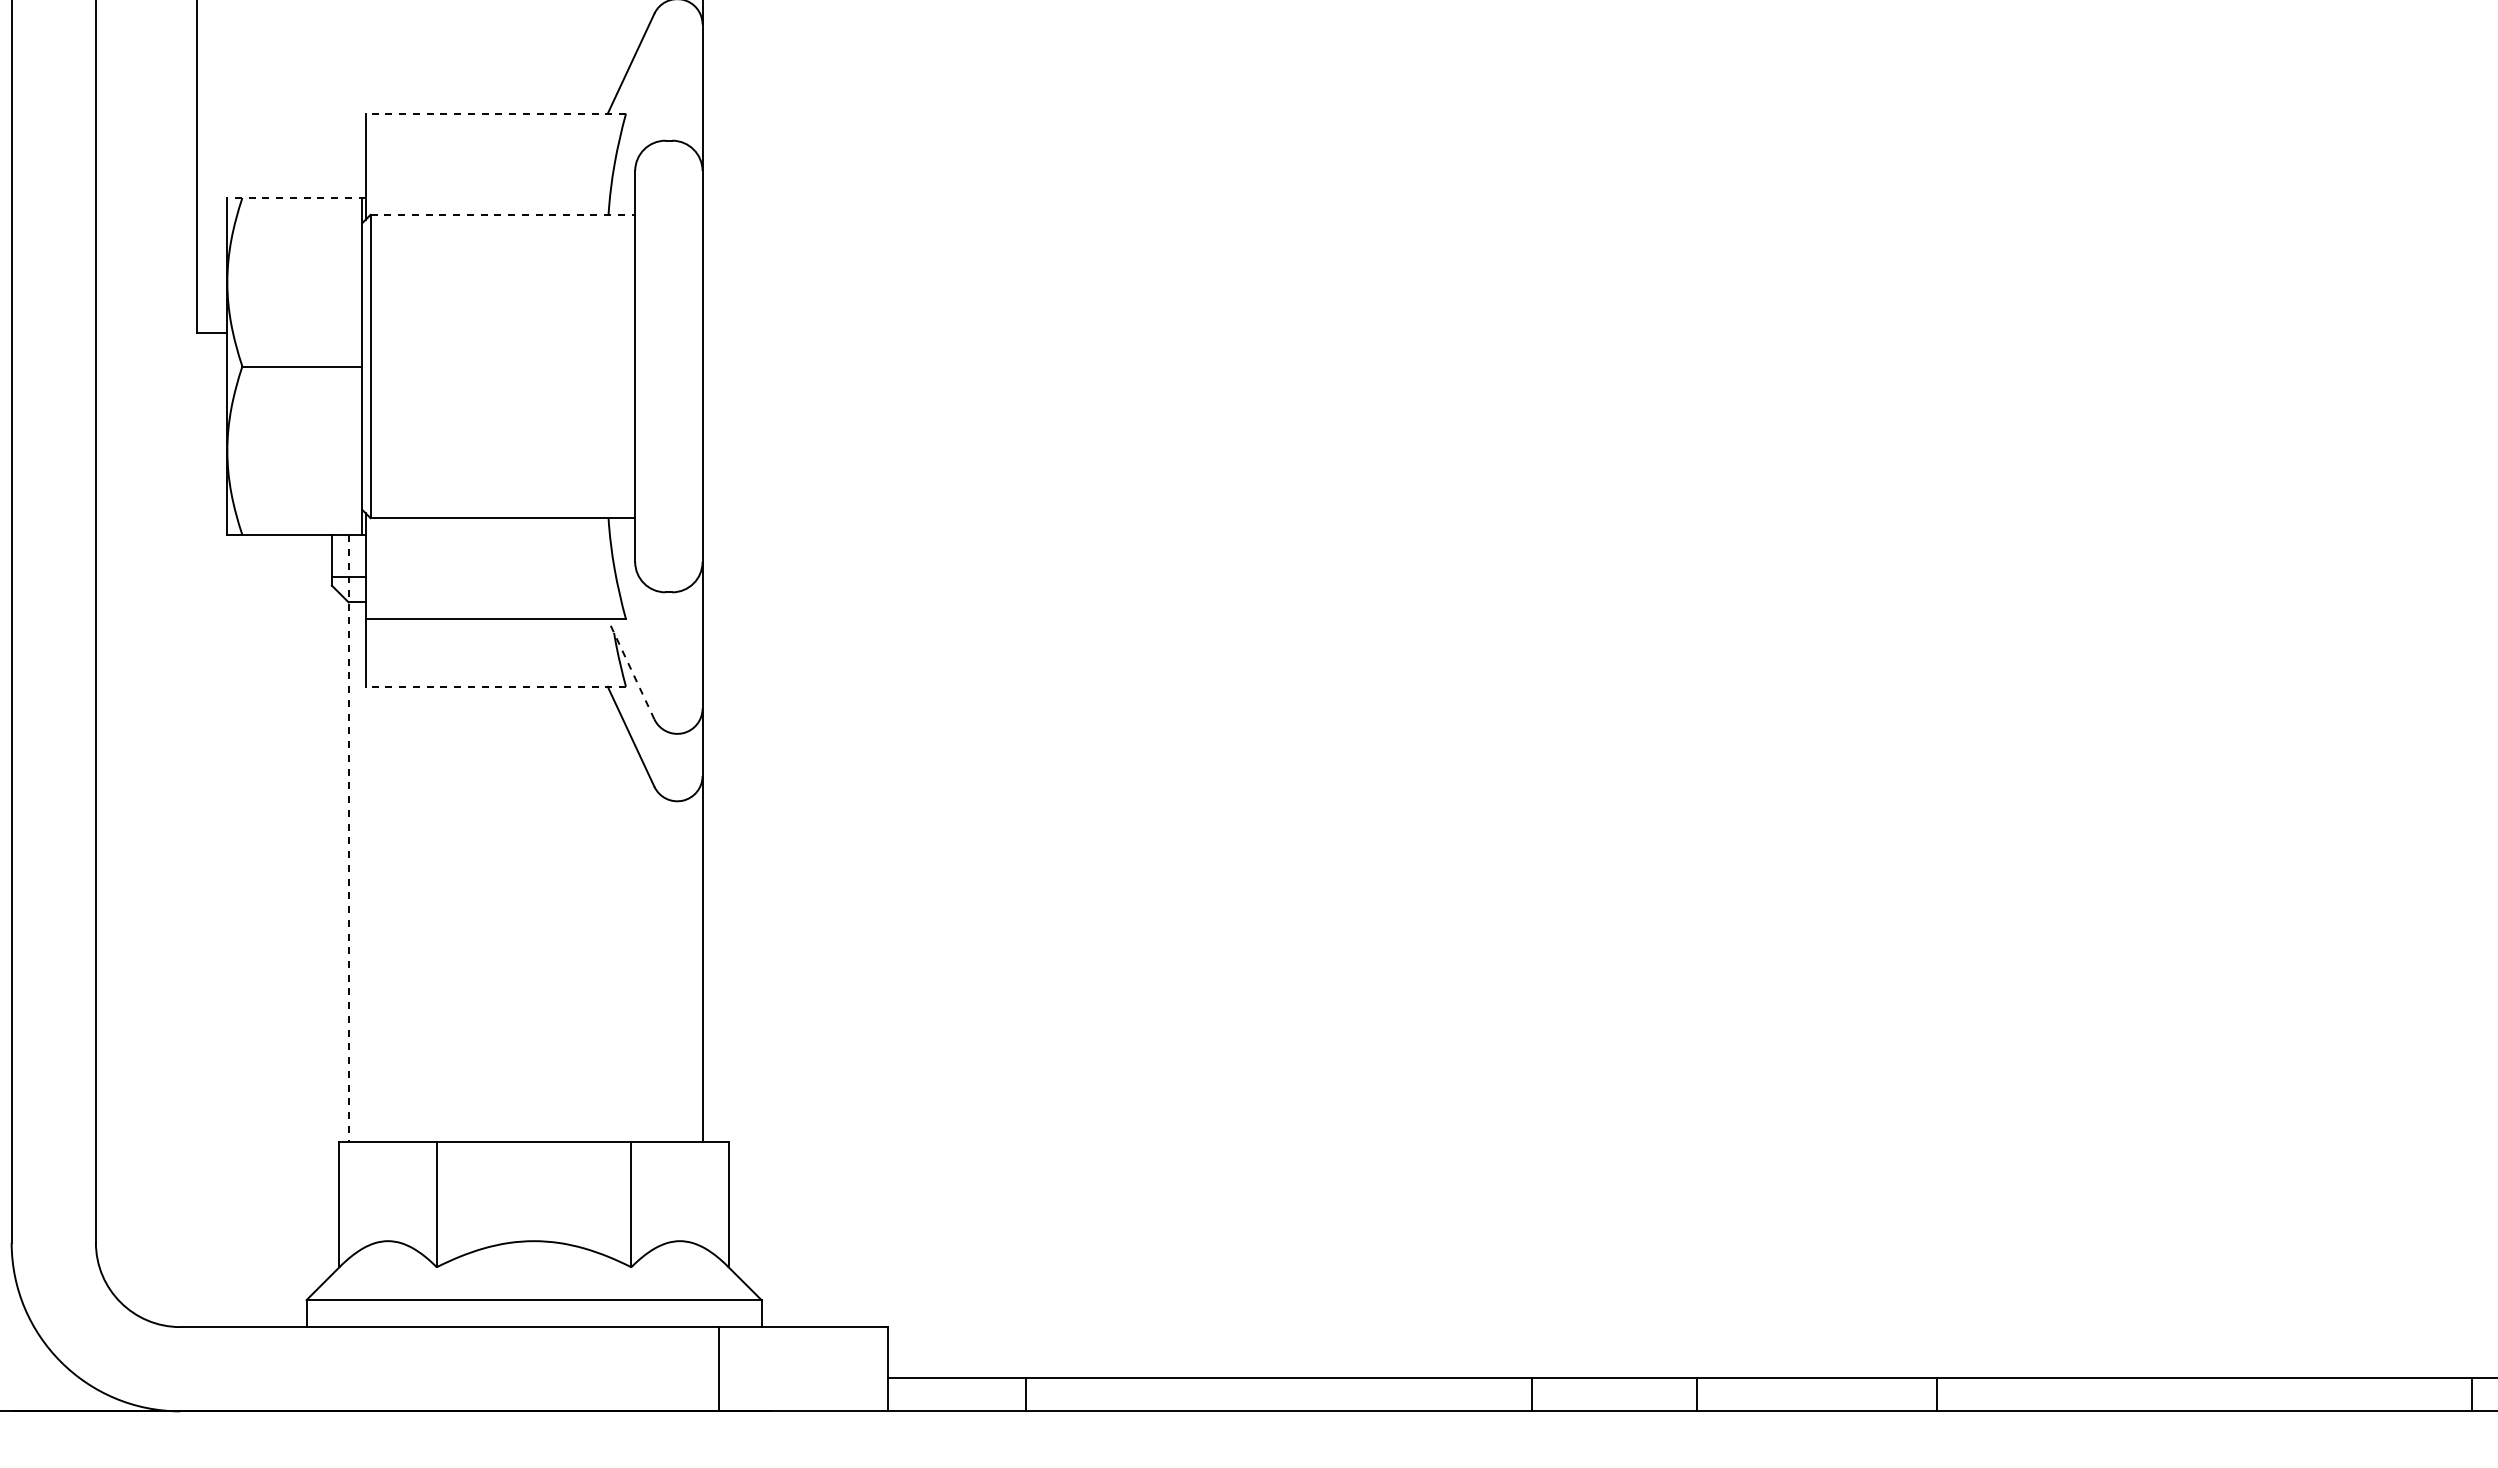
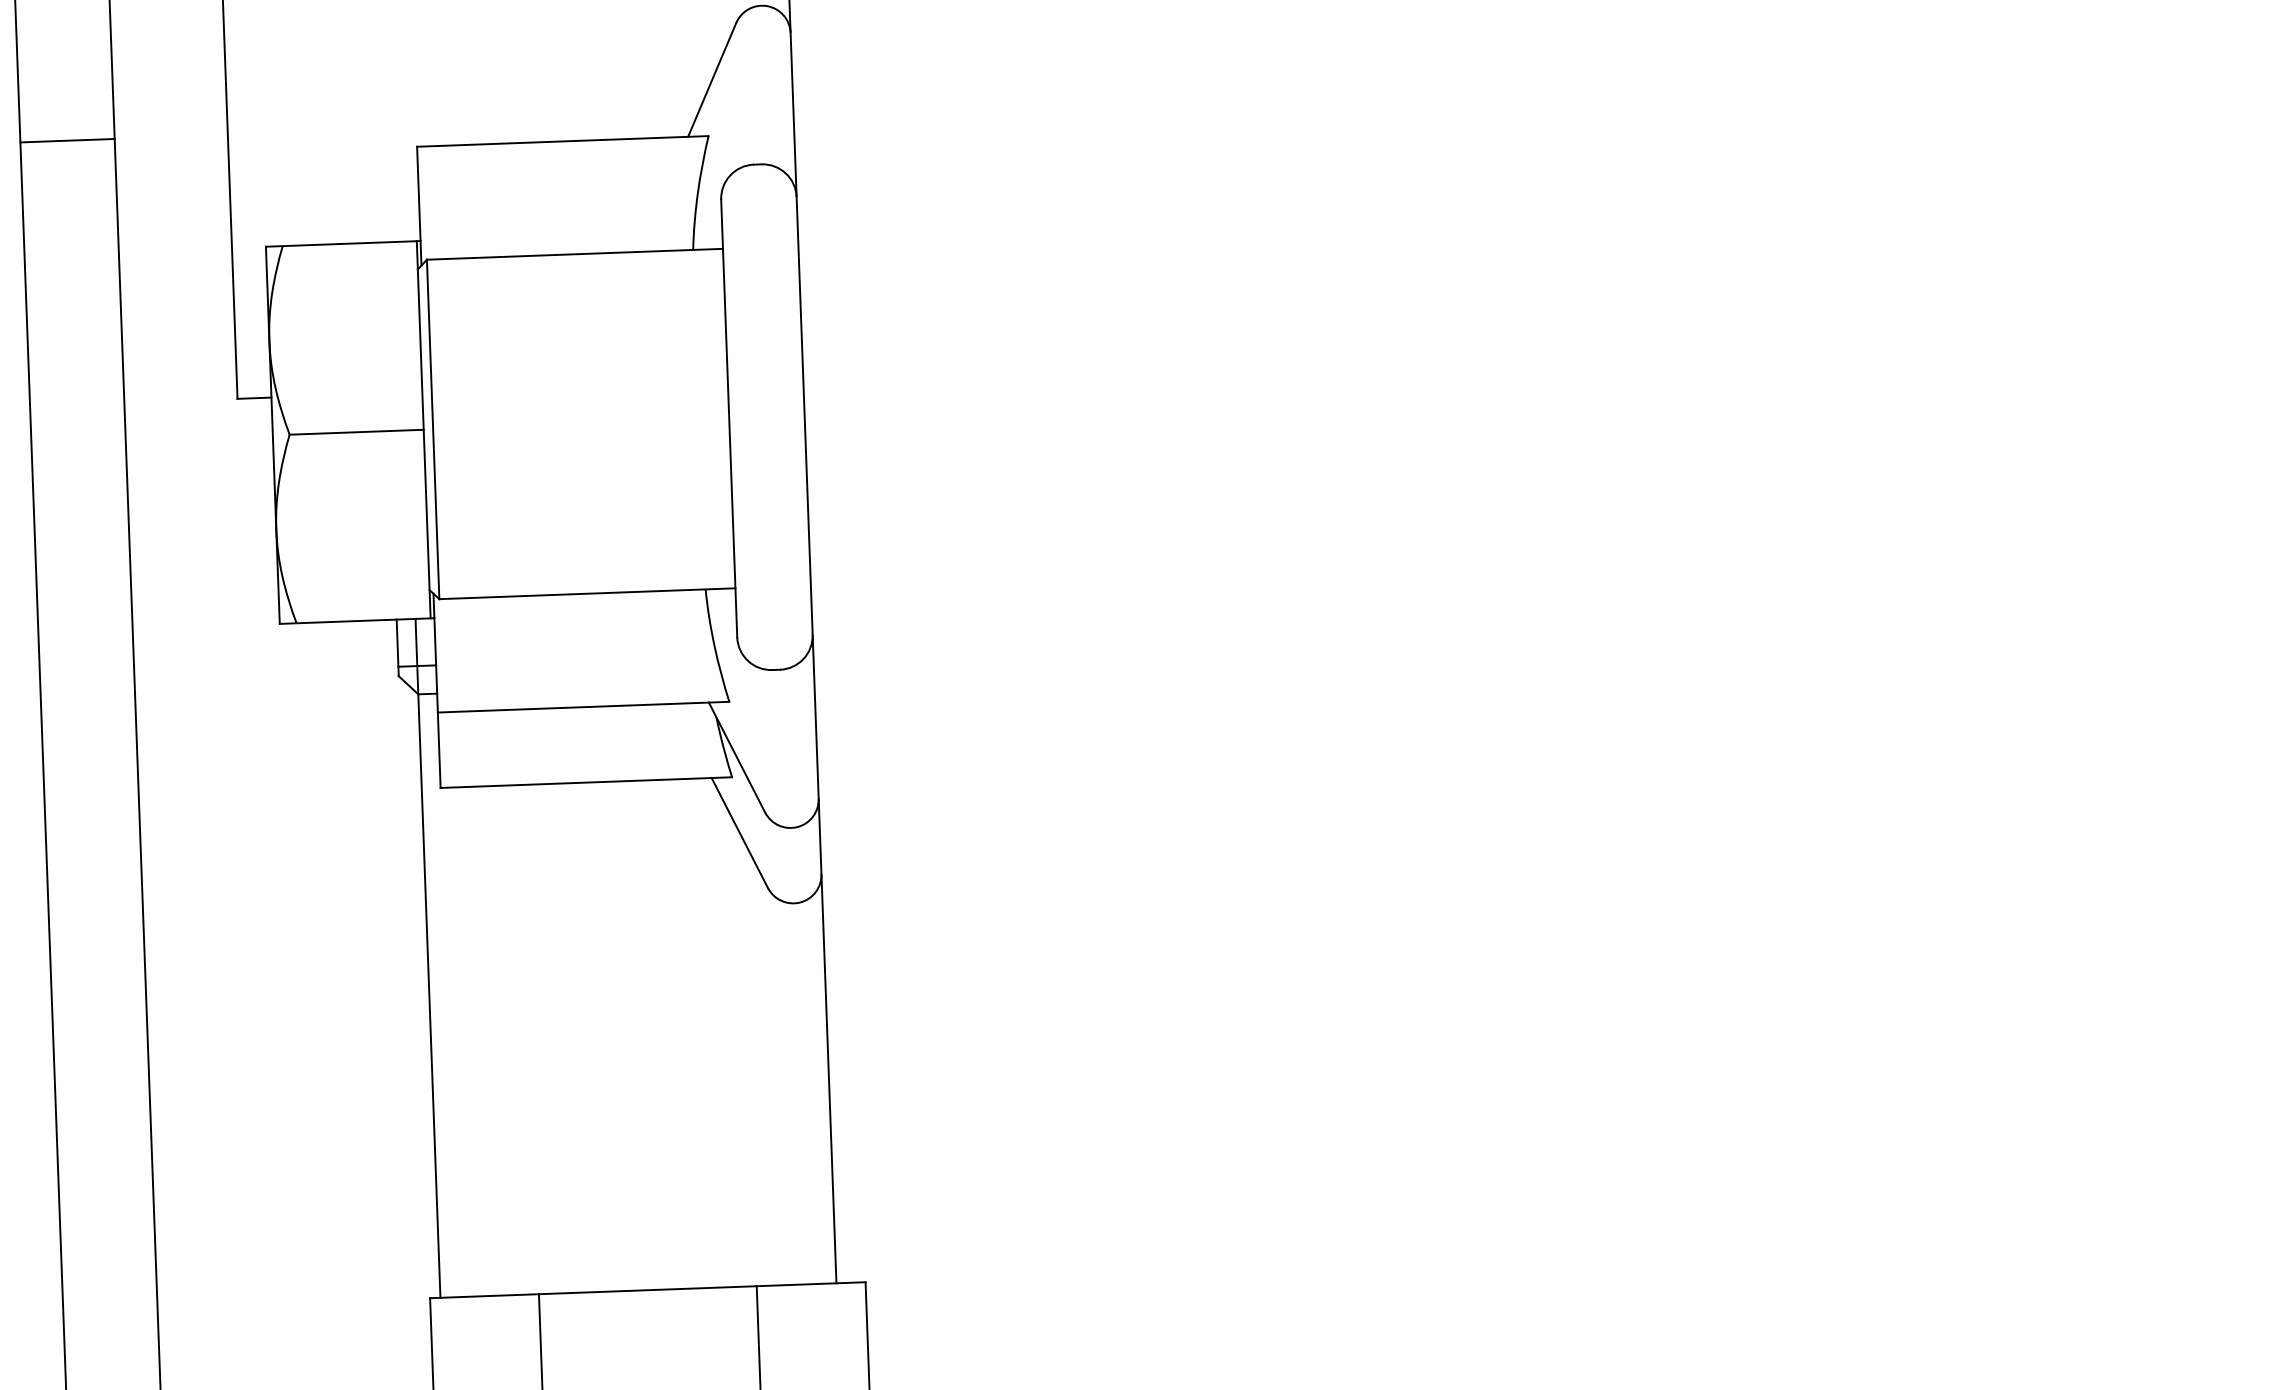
line: (53, 96) -> (67, 140), added
line: (495, 113) -> (562, 141), dashed -> solid
line: (295, 198) -> (342, 244), dashed -> solid
line: (503, 214) -> (575, 253), dashed -> solid
line: (630, 668) -> (736, 756), dashed -> solid
line: (495, 686) -> (586, 782), dashed -> solid
line: (348, 838) -> (427, 958), dashed -> solid

